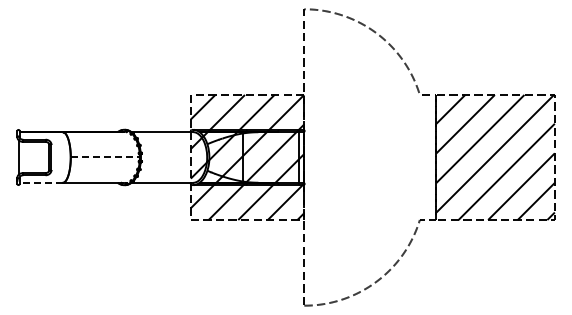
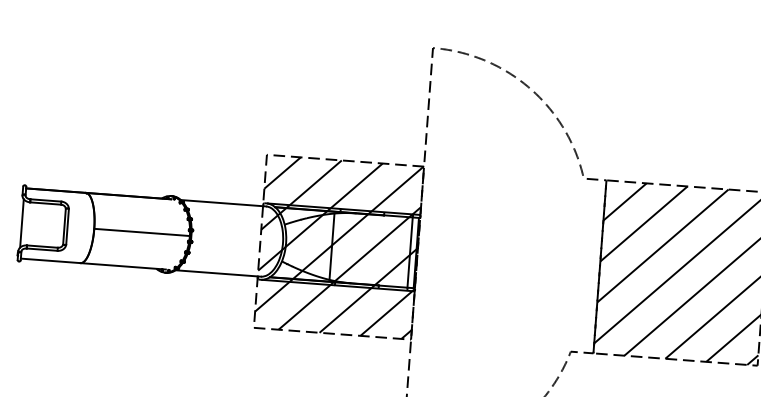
line: (105, 157) -> (142, 232), dashed -> solid
line: (41, 182) -> (51, 260), dashed -> solid

